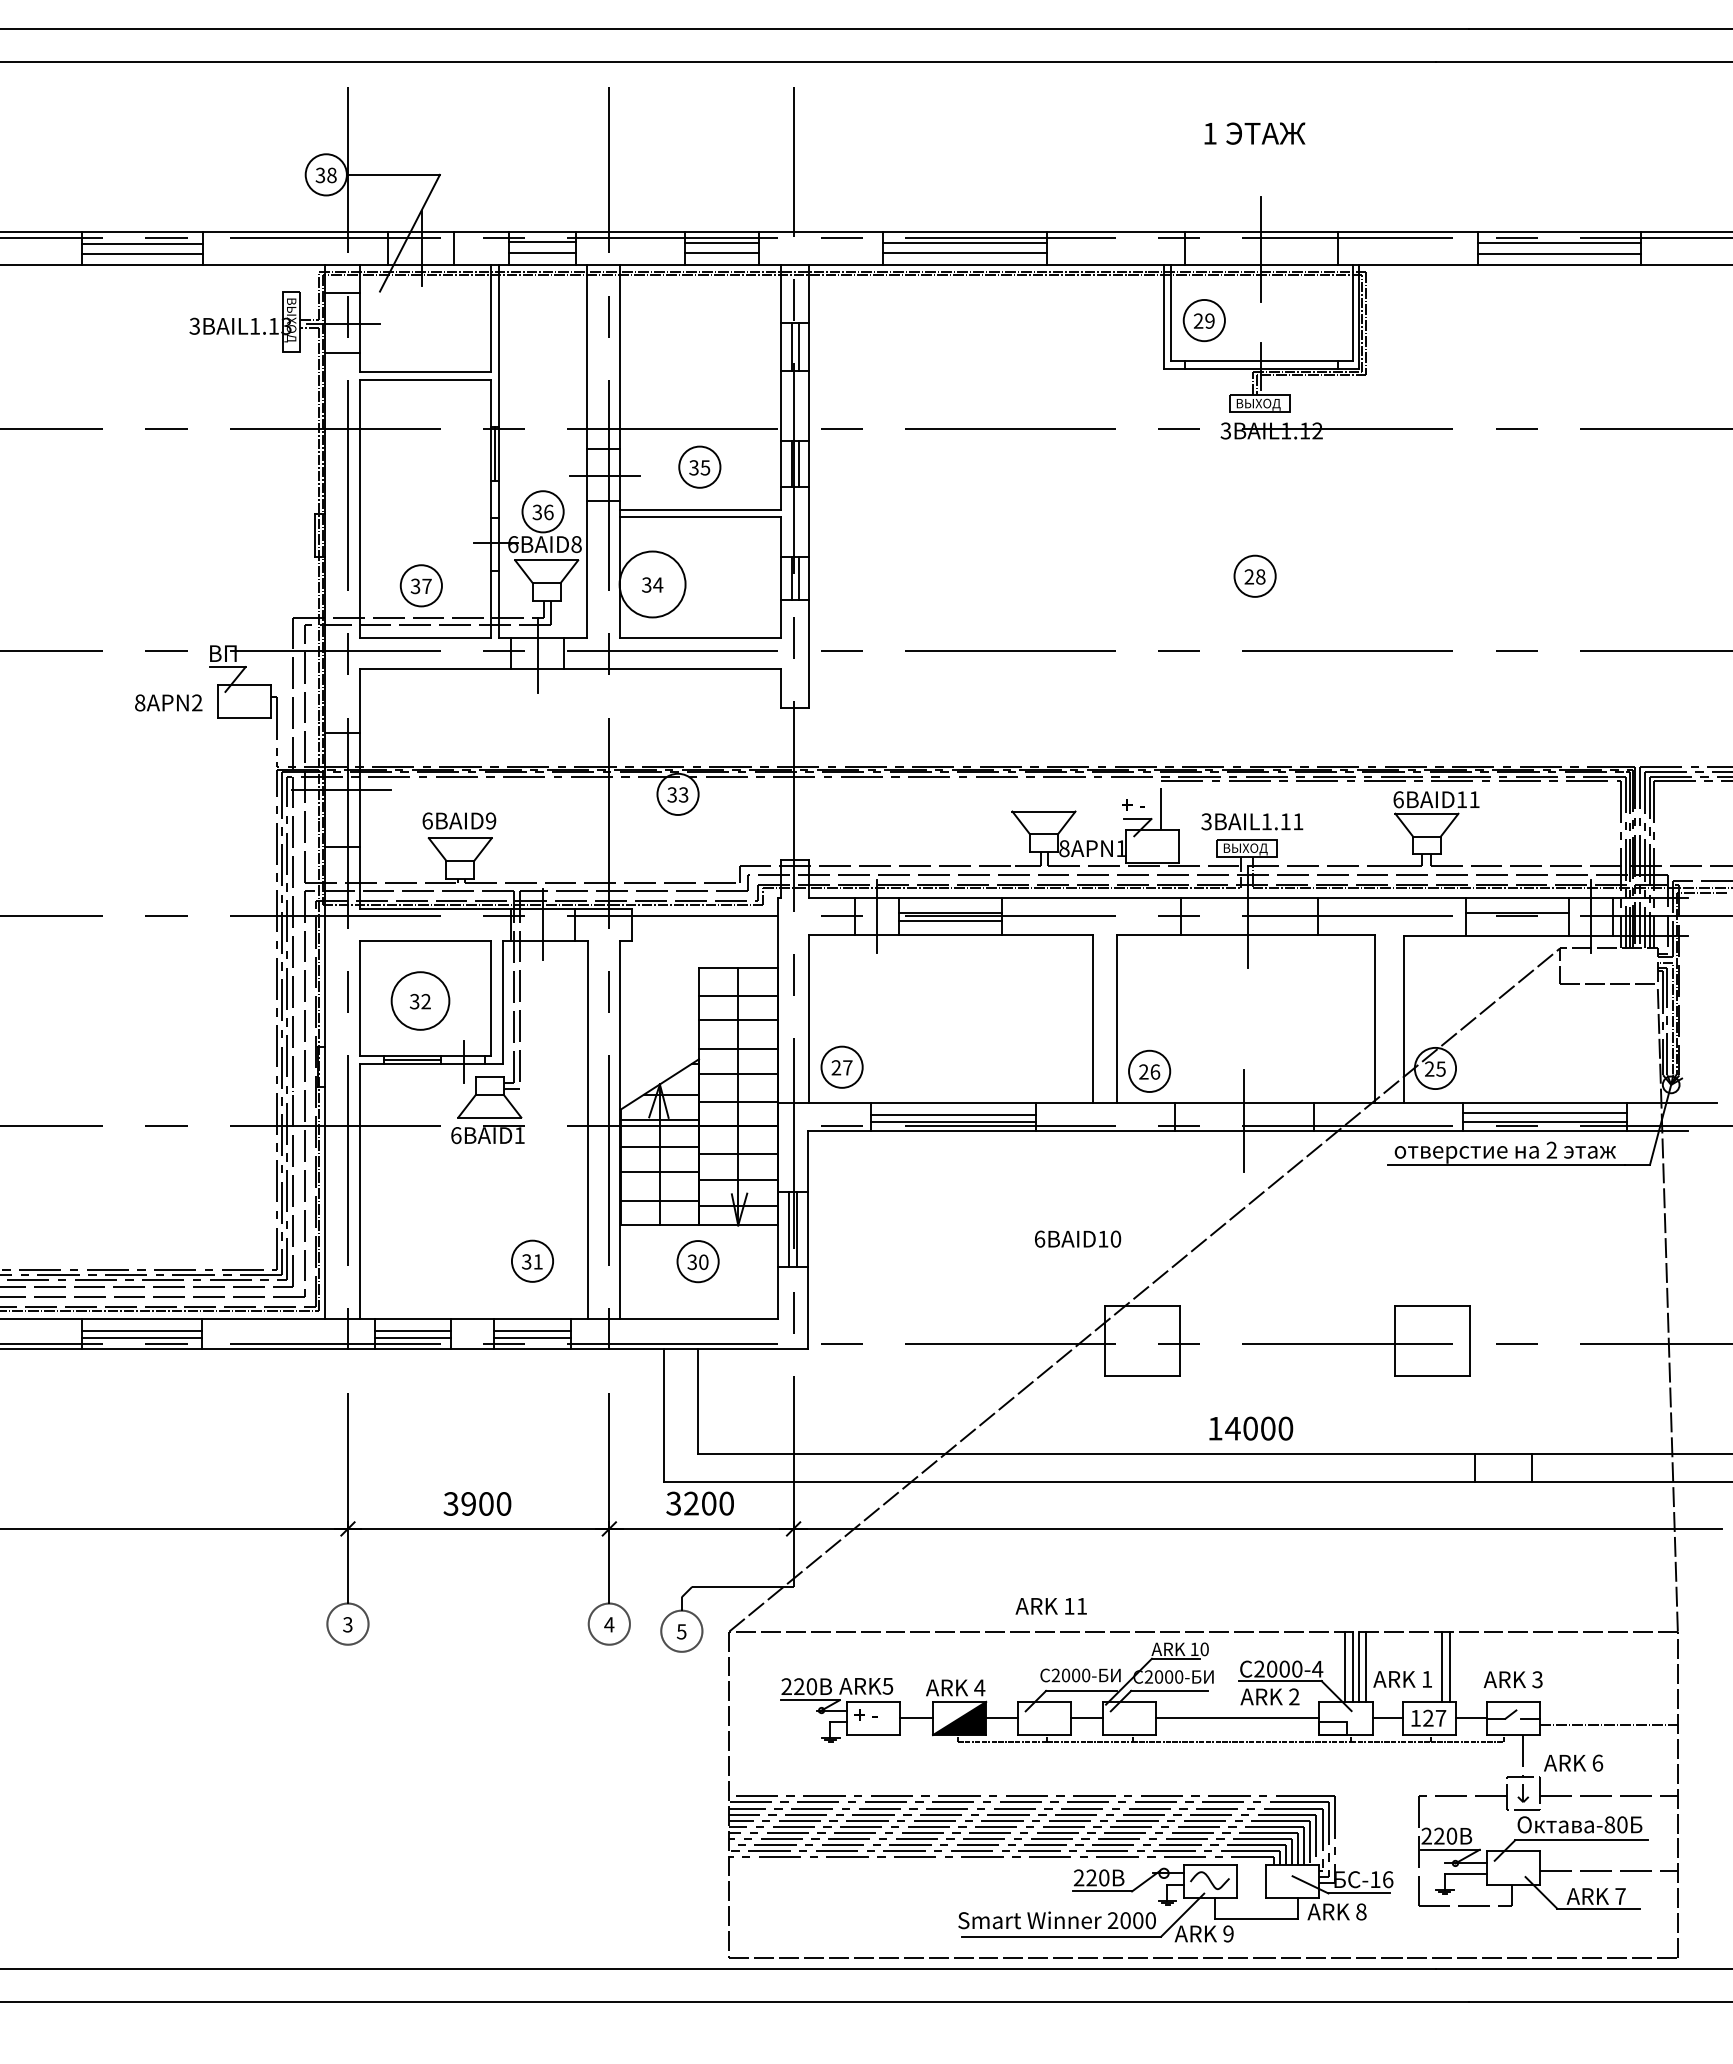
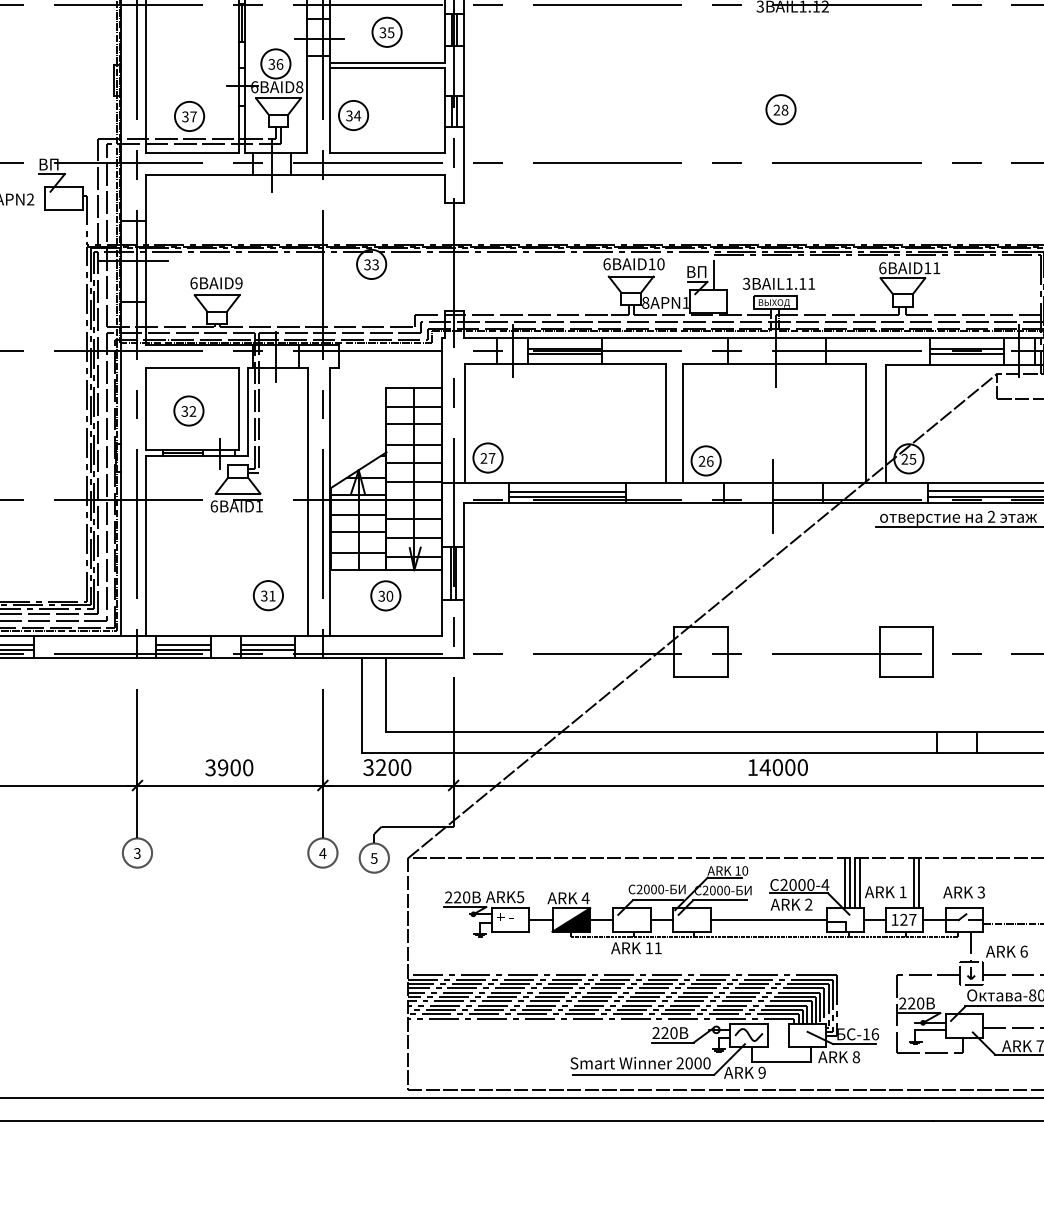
circle: (652, 584) -> (353, 115), size x0.62
text: (1135, 804) -> (696, 271), + - -> ВП
line: (1517, 920) -> (967, 353), added
circle: (420, 1000) -> (188, 410), size x0.71
text: (1078, 1238) -> (634, 263), moved
text: (1251, 1428) -> (778, 767), moved
text: (1050, 1606) -> (635, 948), moved

